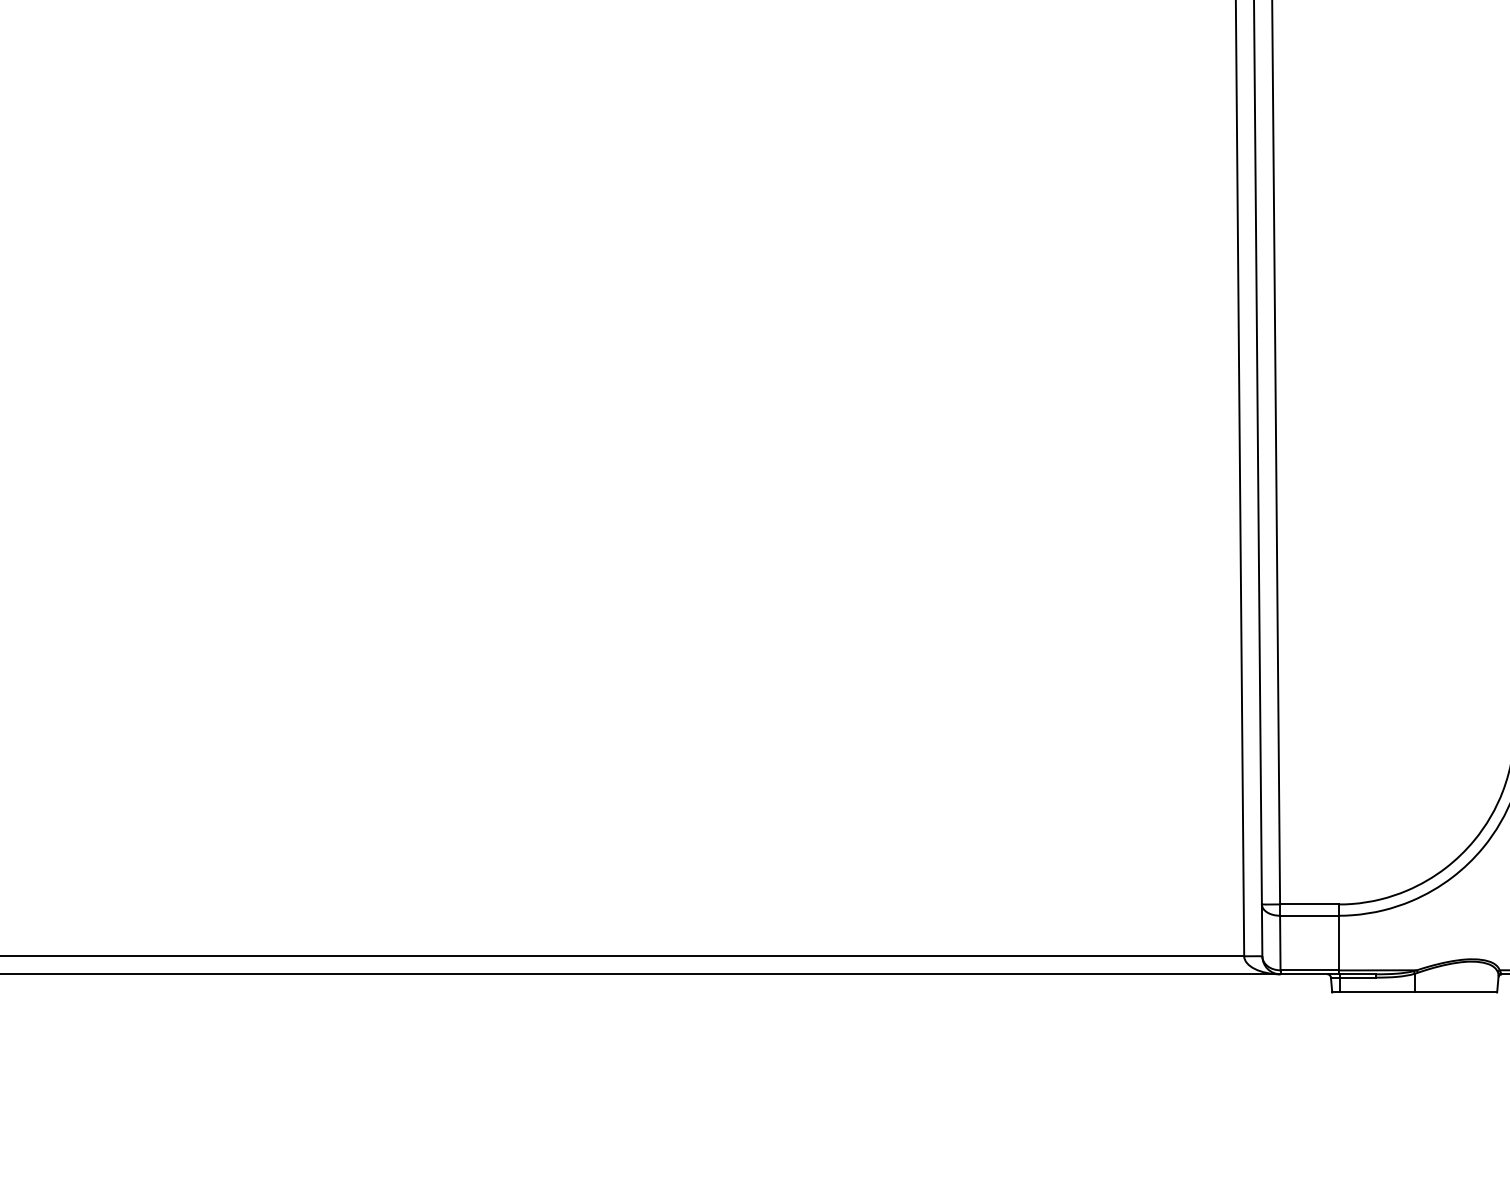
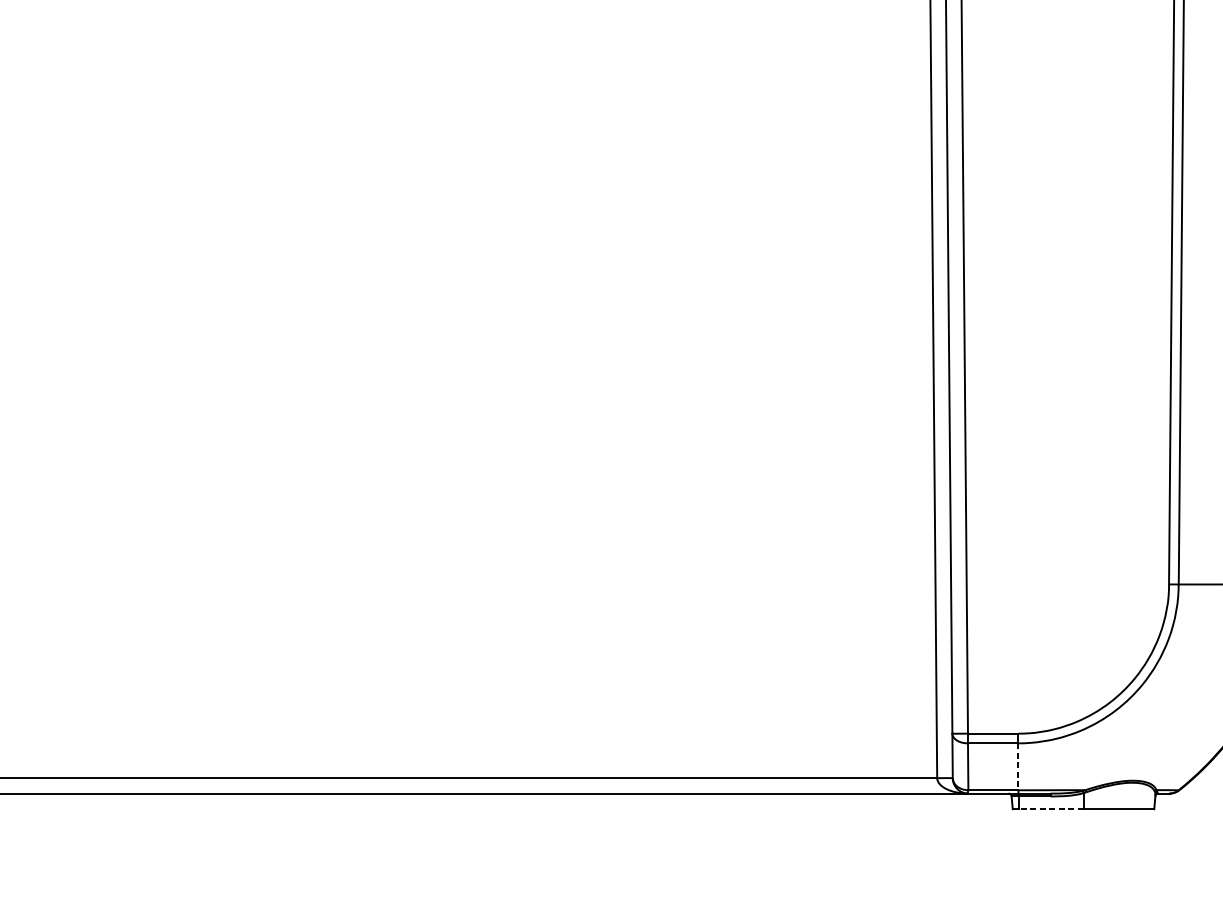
line: (1338, 943) -> (1018, 767), solid -> dashed
line: (1376, 992) -> (1050, 809), solid -> dashed

